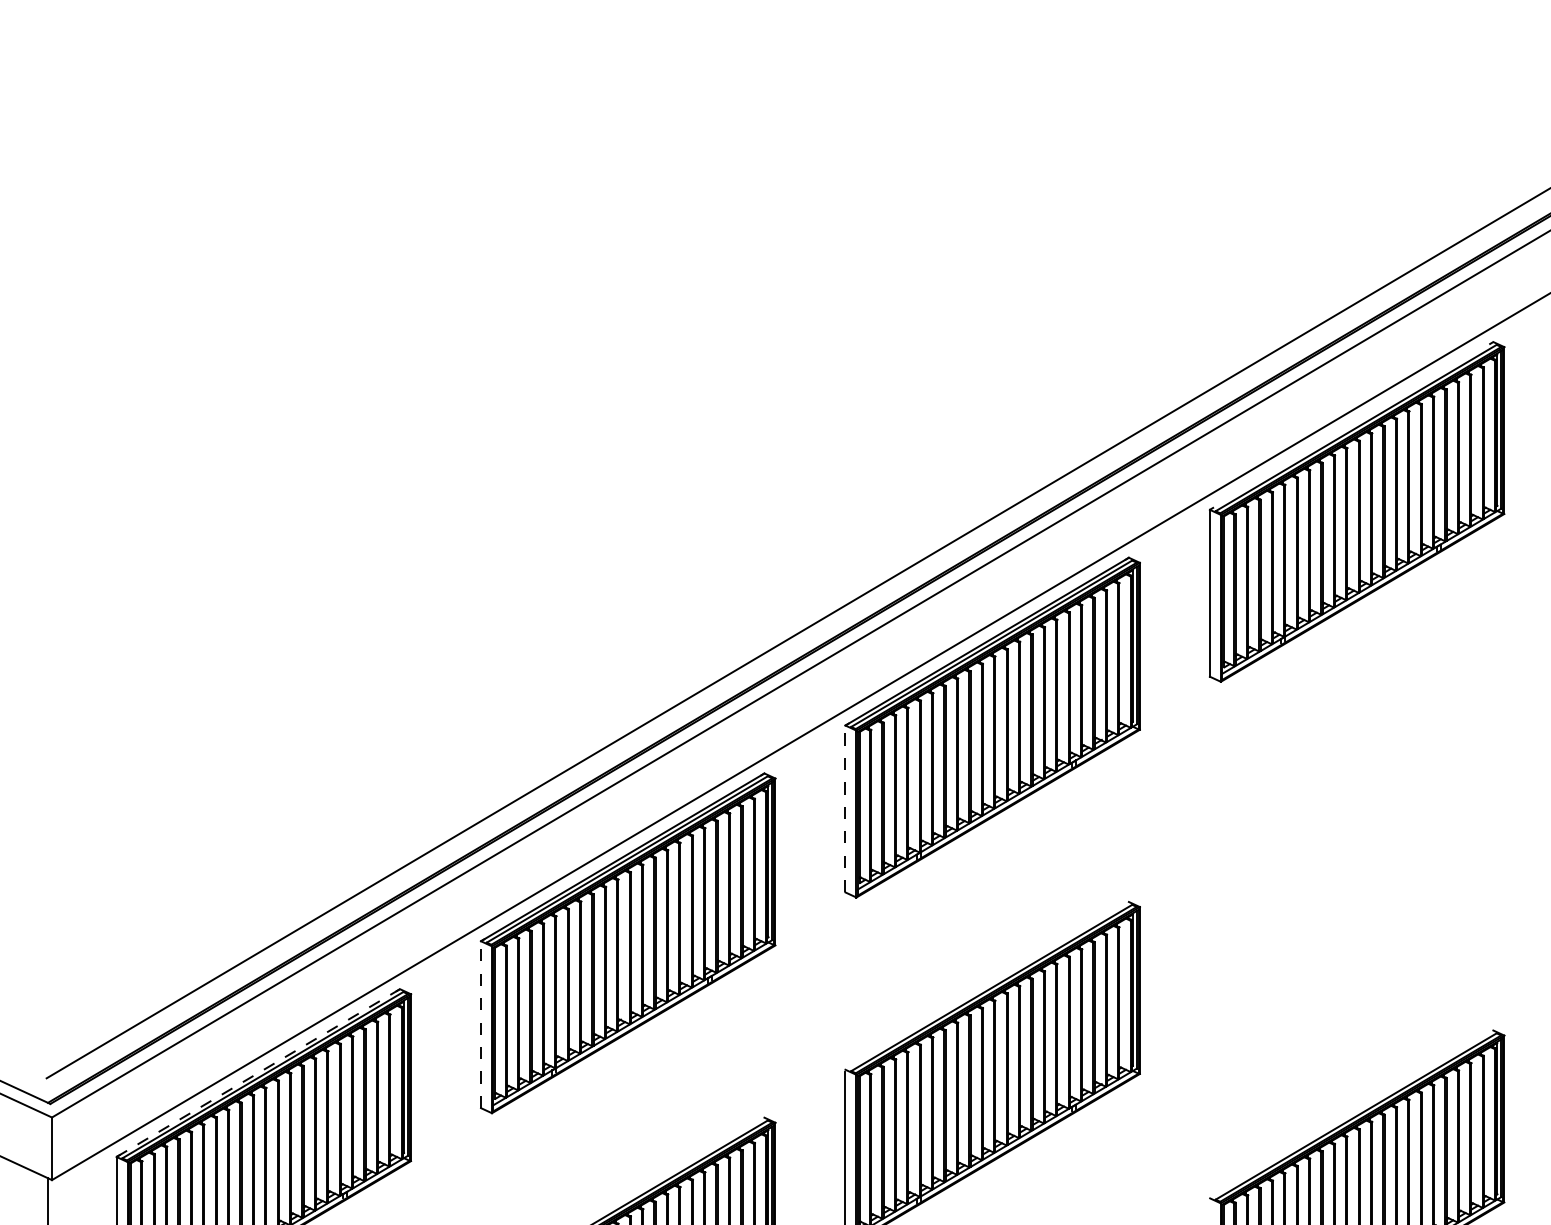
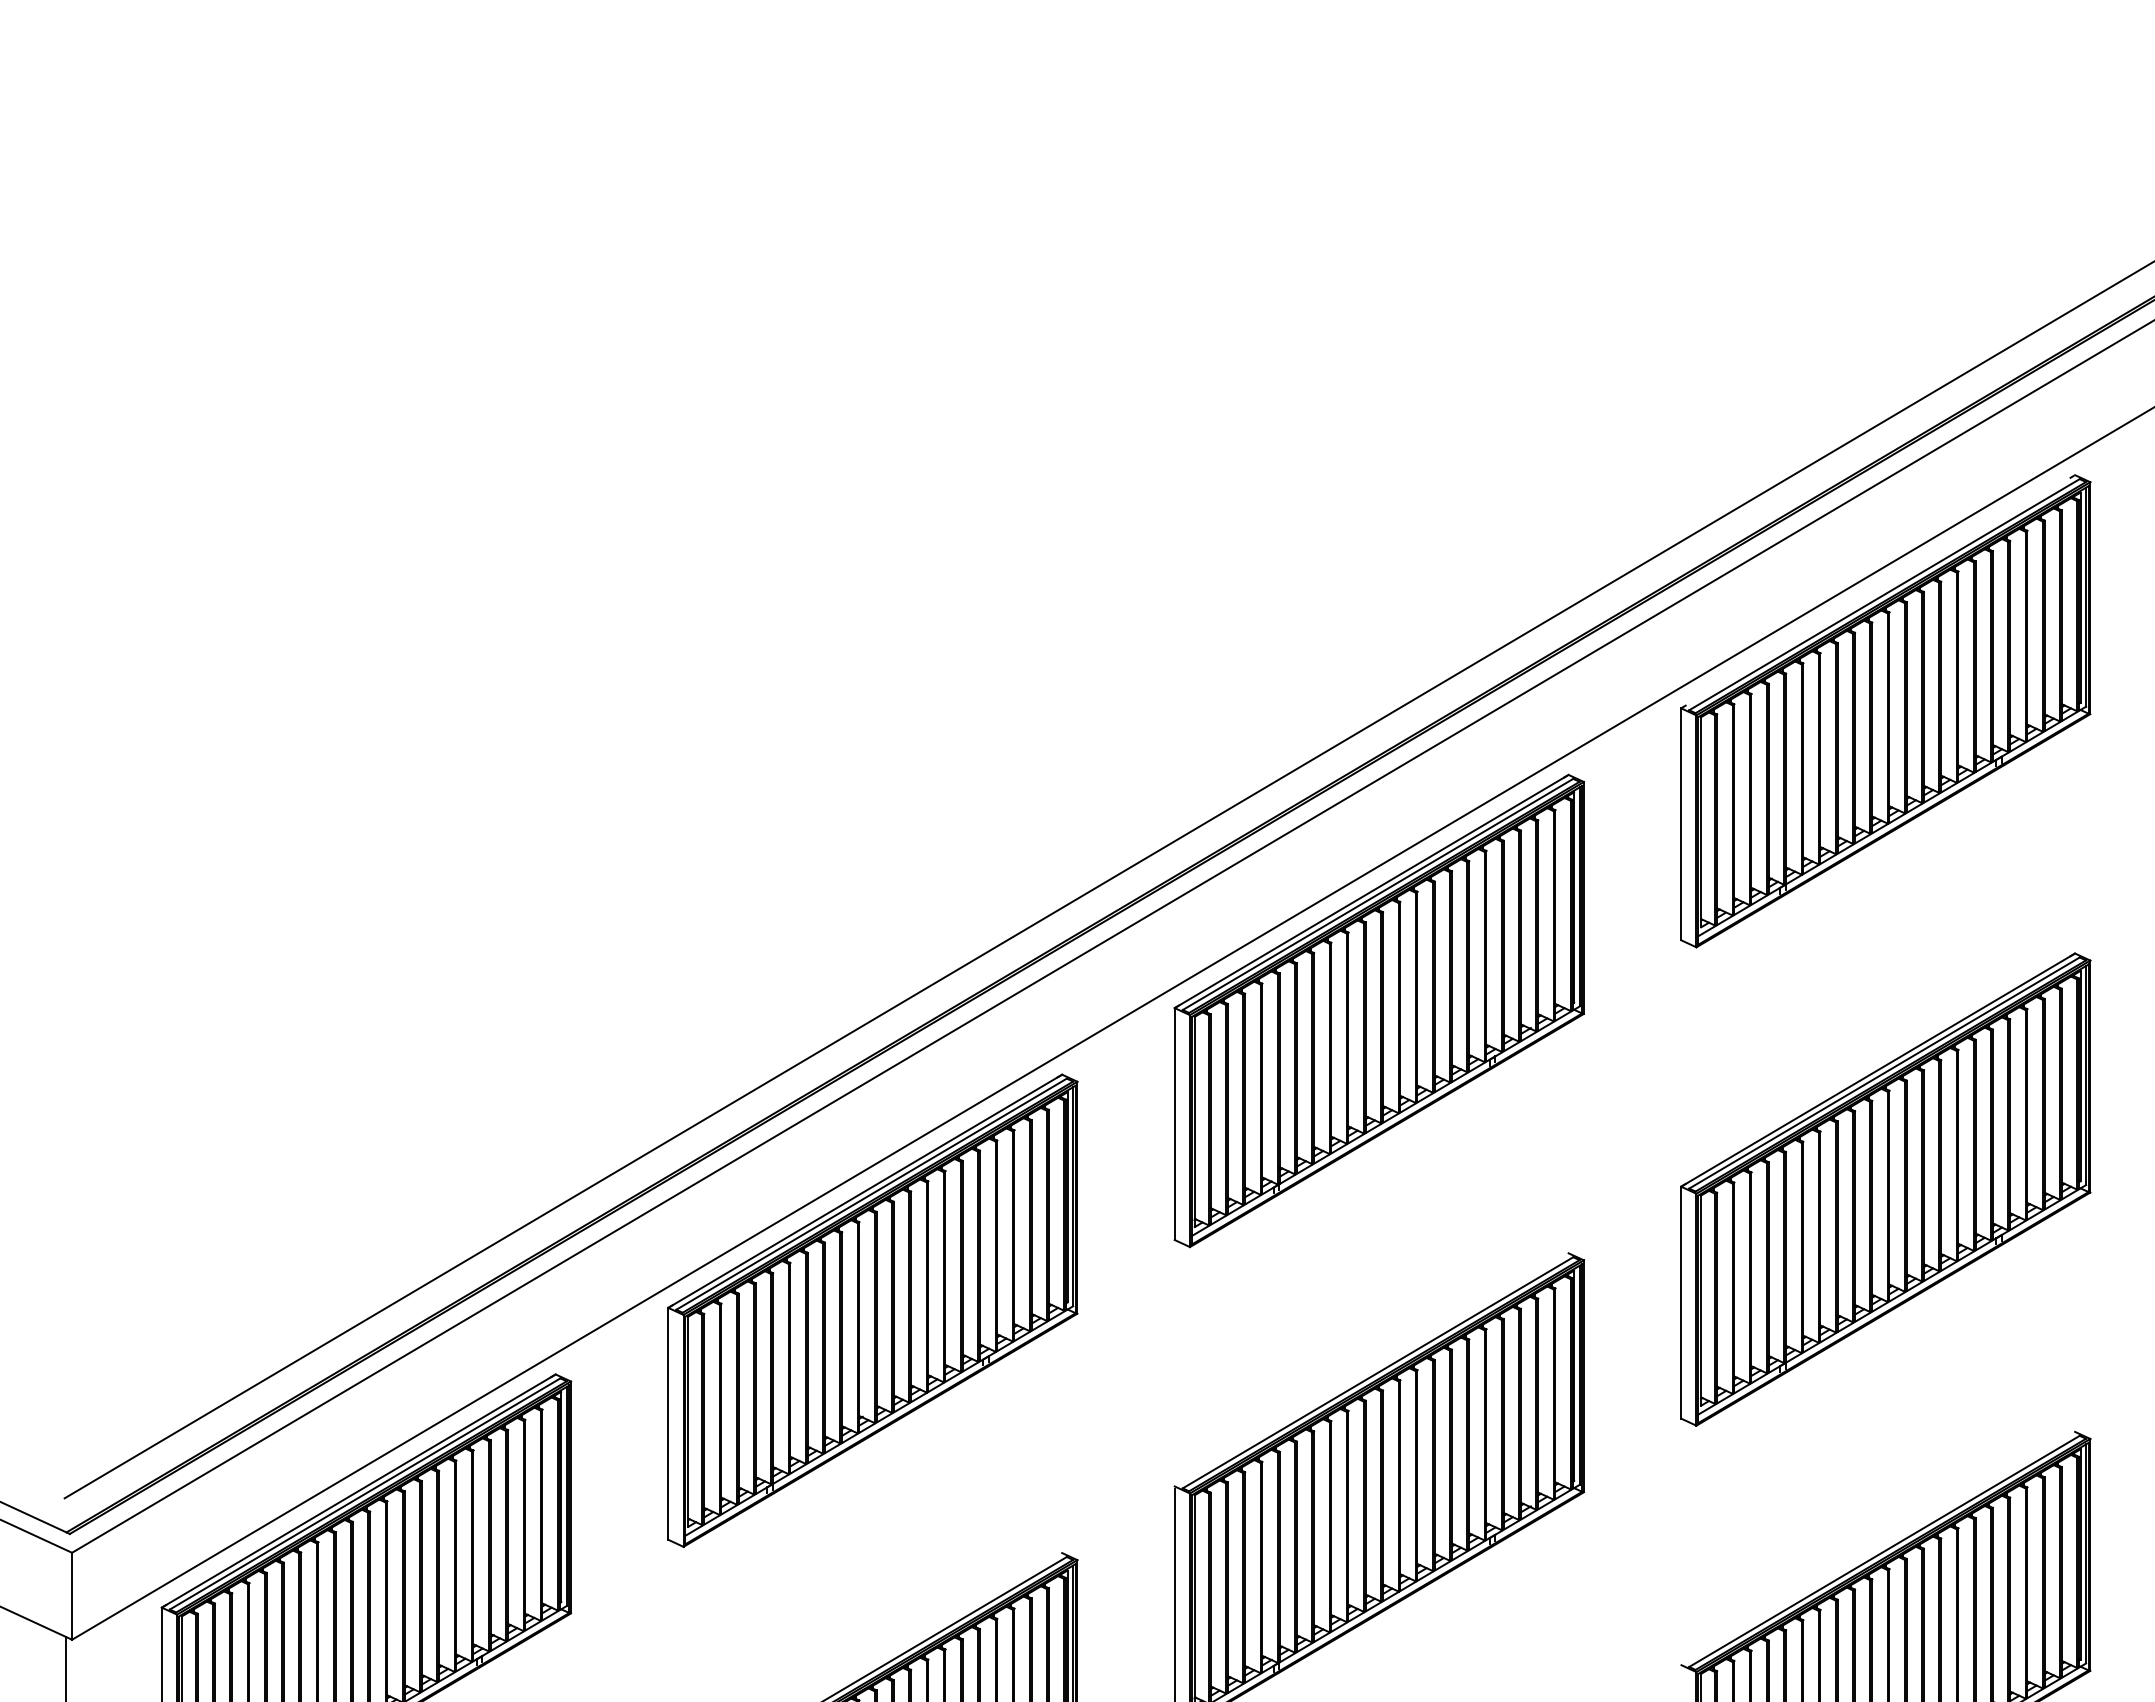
line: (845, 809) -> (1174, 1124), dashed -> solid
part: (1356, 856) -> (1885, 1189), added
line: (481, 1024) -> (668, 1423), dashed -> solid
line: (258, 1073) -> (358, 1491), dashed -> solid

